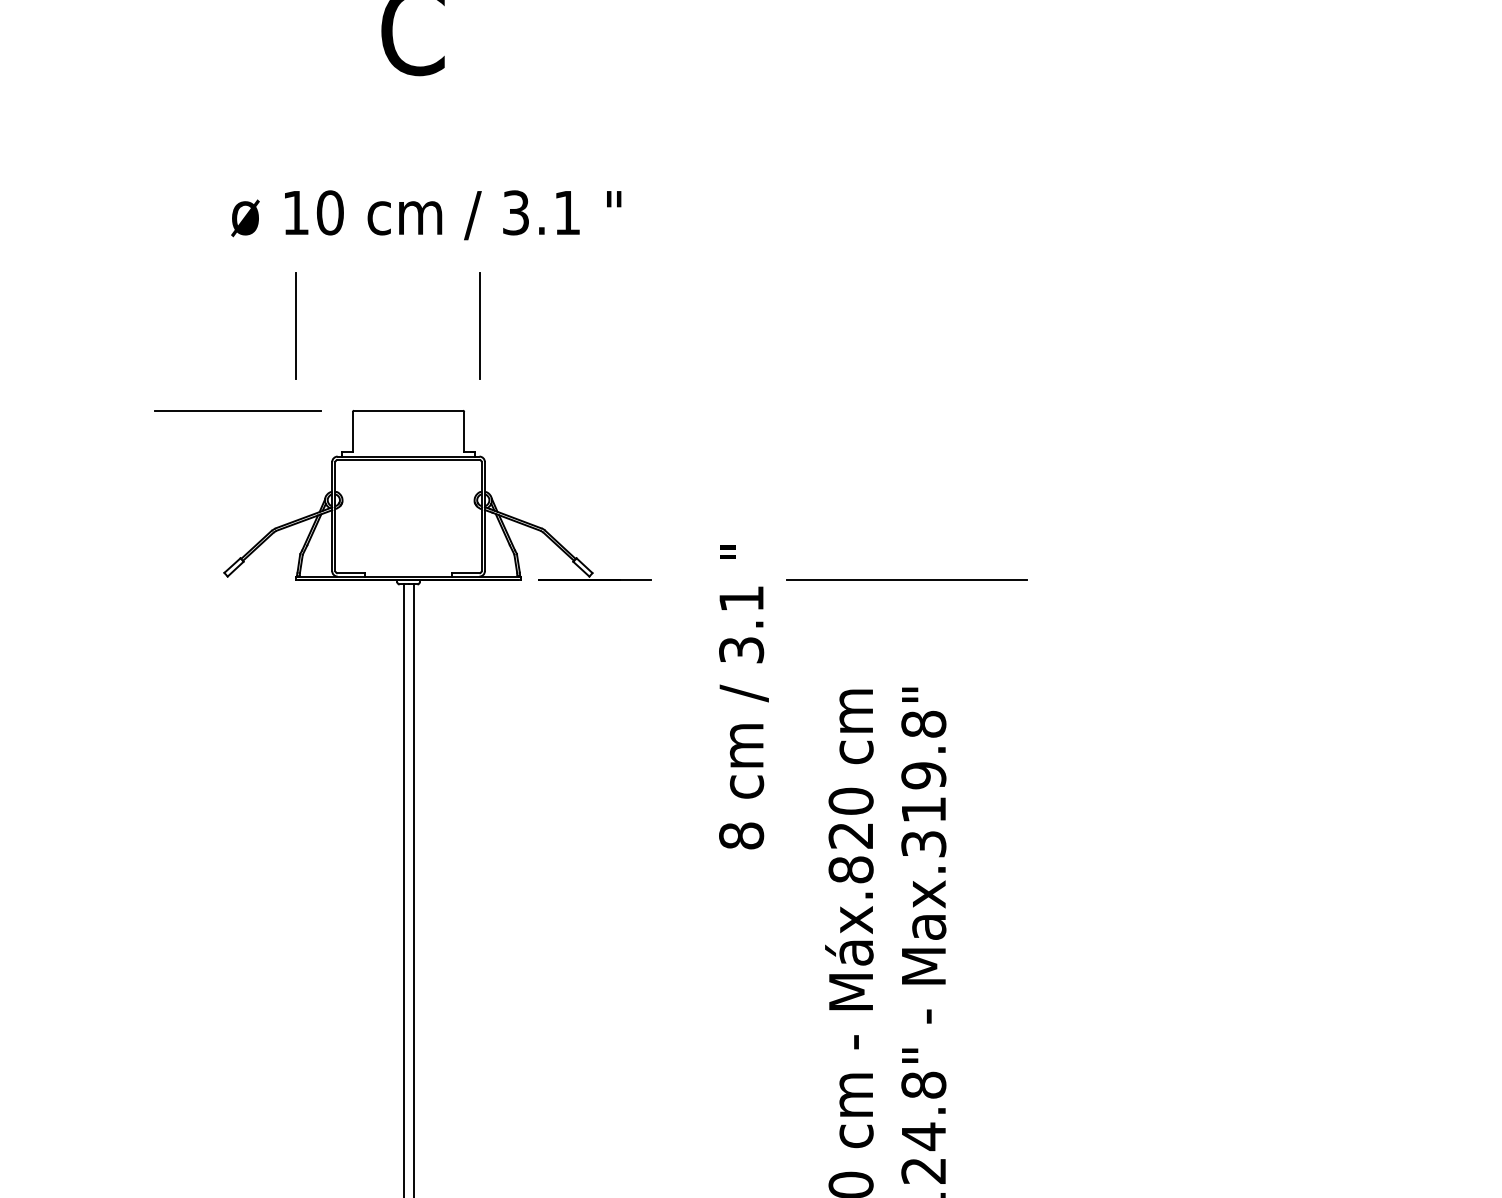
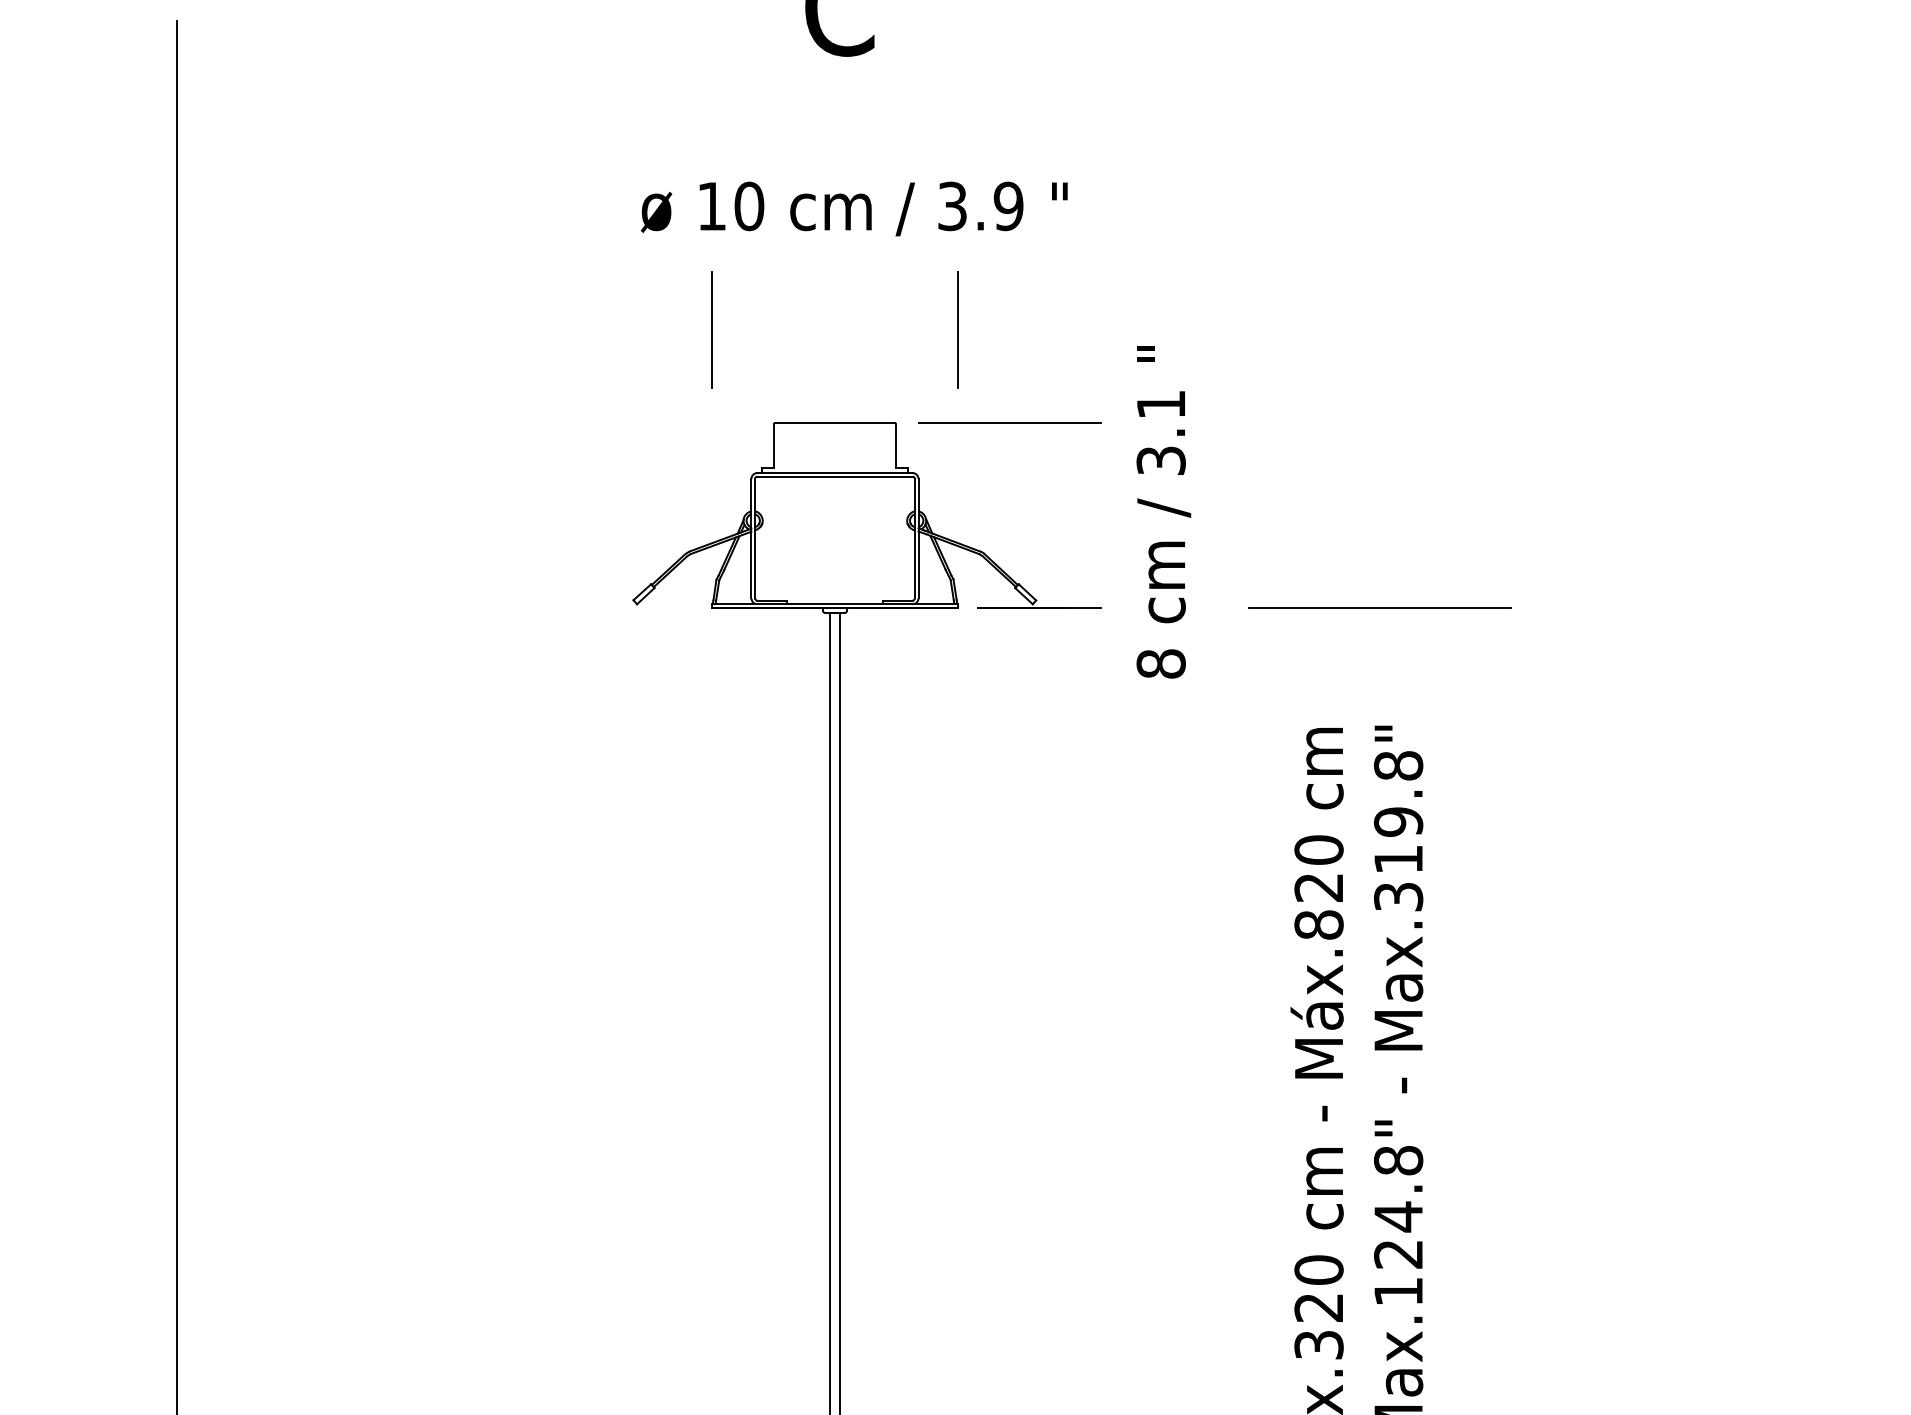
text: (567, 212) -> (1008, 206), 3.1 -> 3.9
line: (479, 325) -> (957, 329), moved
line: (238, 410) -> (1009, 422), moved
text: (743, 697) -> (1163, 512), moved

